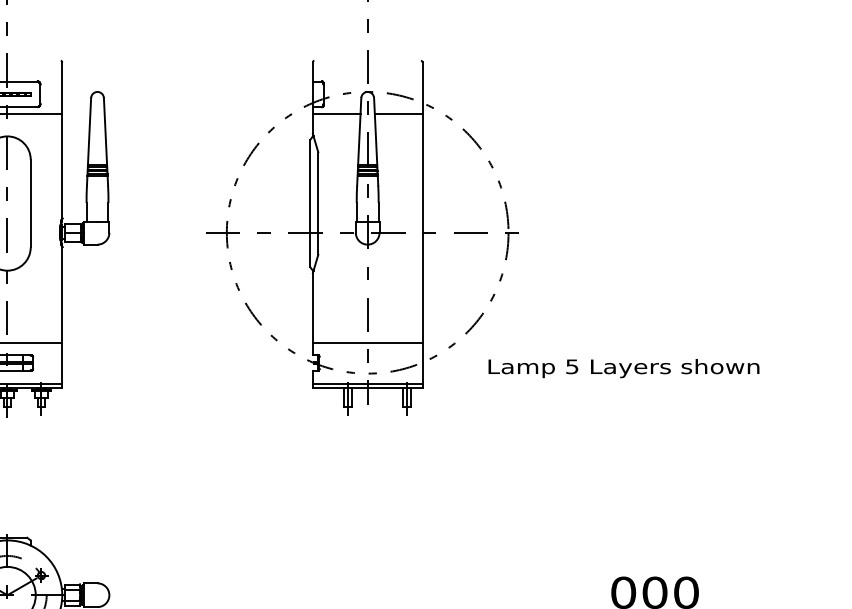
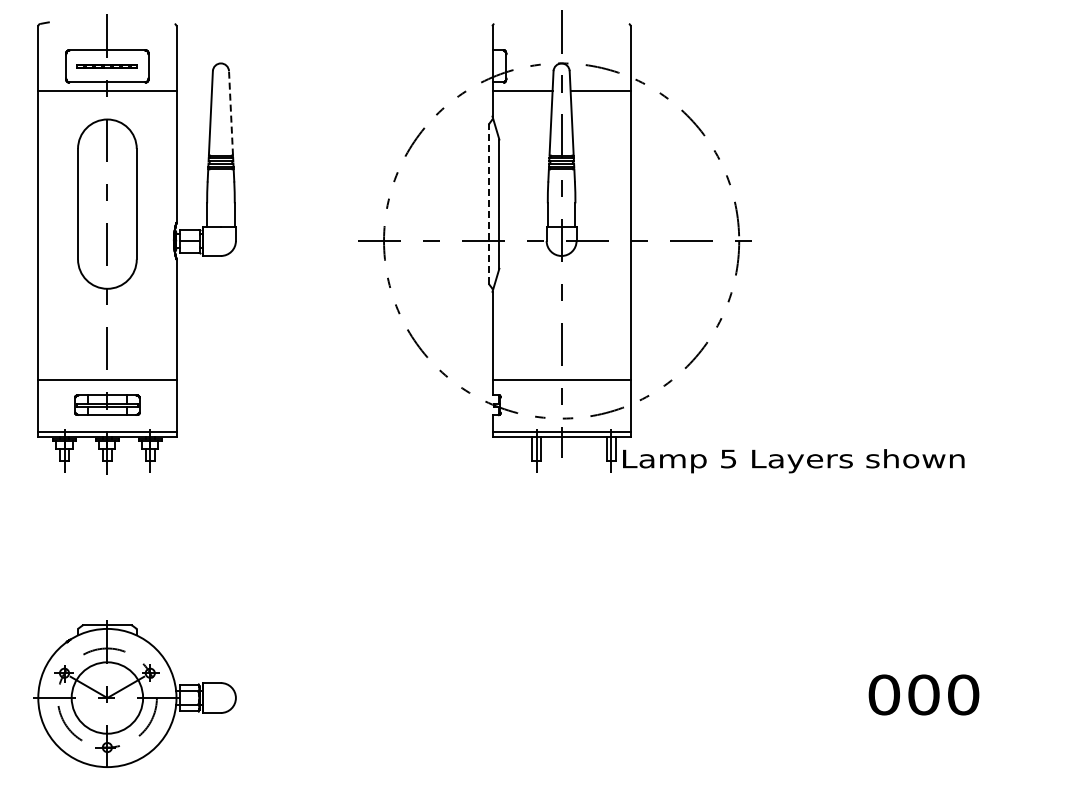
line: (105, 130) -> (231, 112), solid -> dashed
line: (310, 203) -> (489, 203), solid -> dashed
text: (623, 368) -> (793, 461), moved

